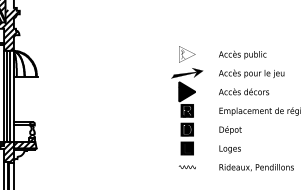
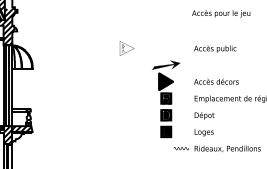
part: (186, 54) -> (126, 48), moved
text: (251, 73) -> (221, 13), moved
curve: (185, 167) -> (179, 148), moved

